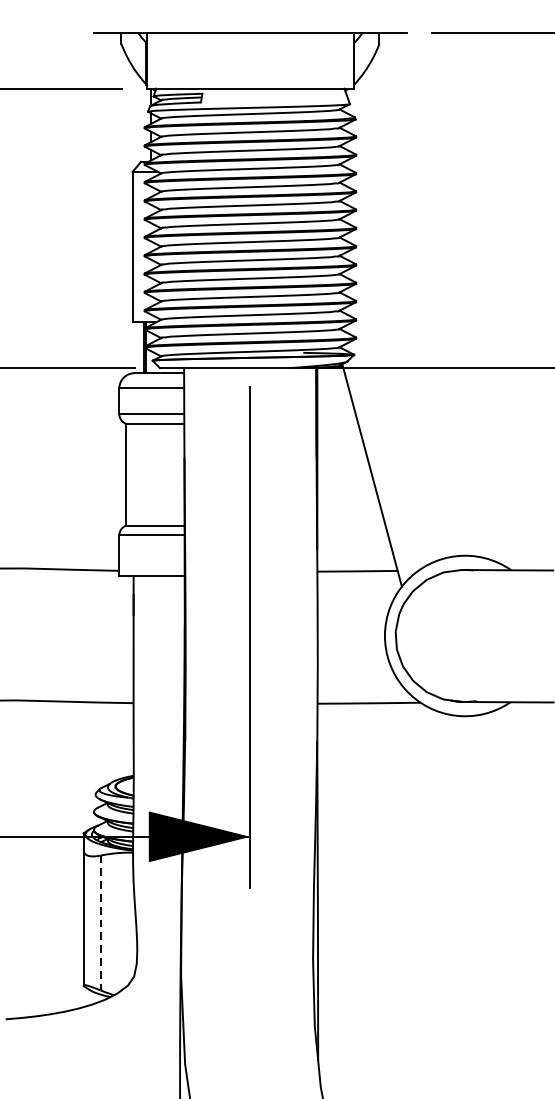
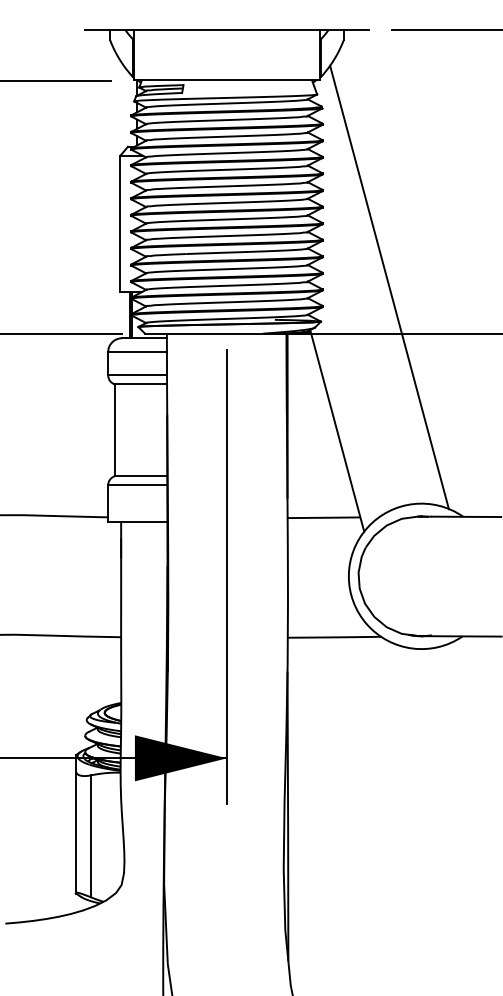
line: (429, 317) -> (389, 287), added
line: (100, 923) -> (91, 836), dashed -> solid

